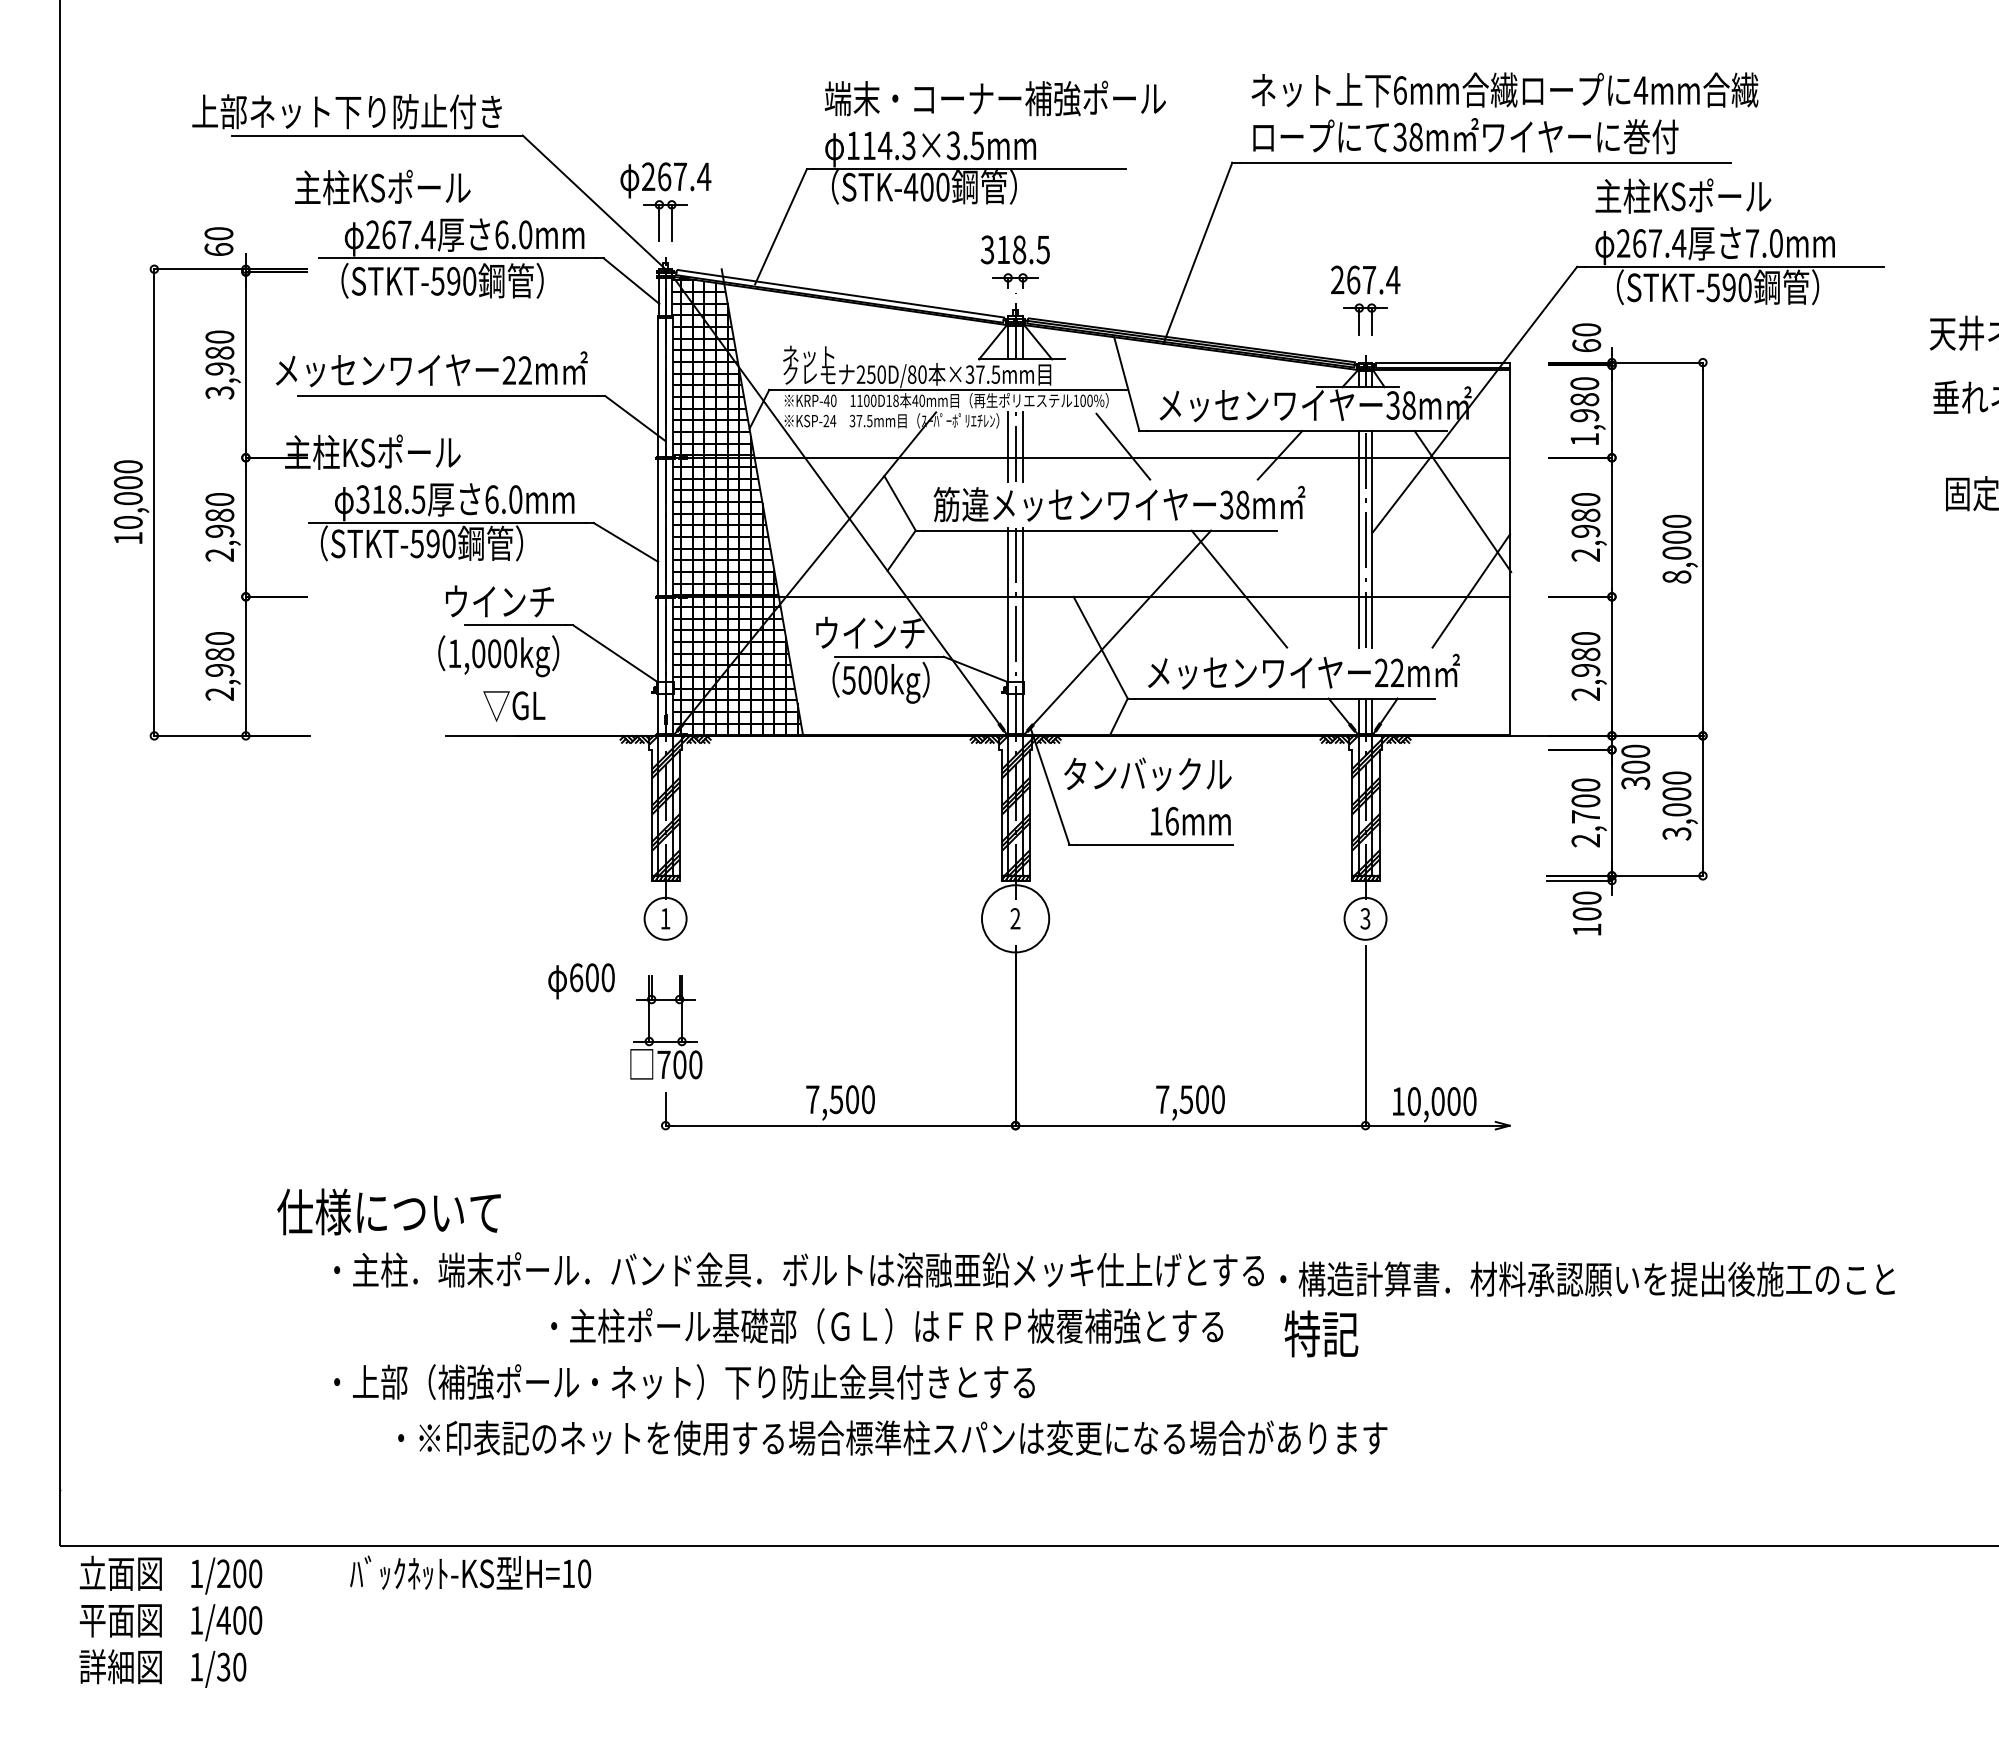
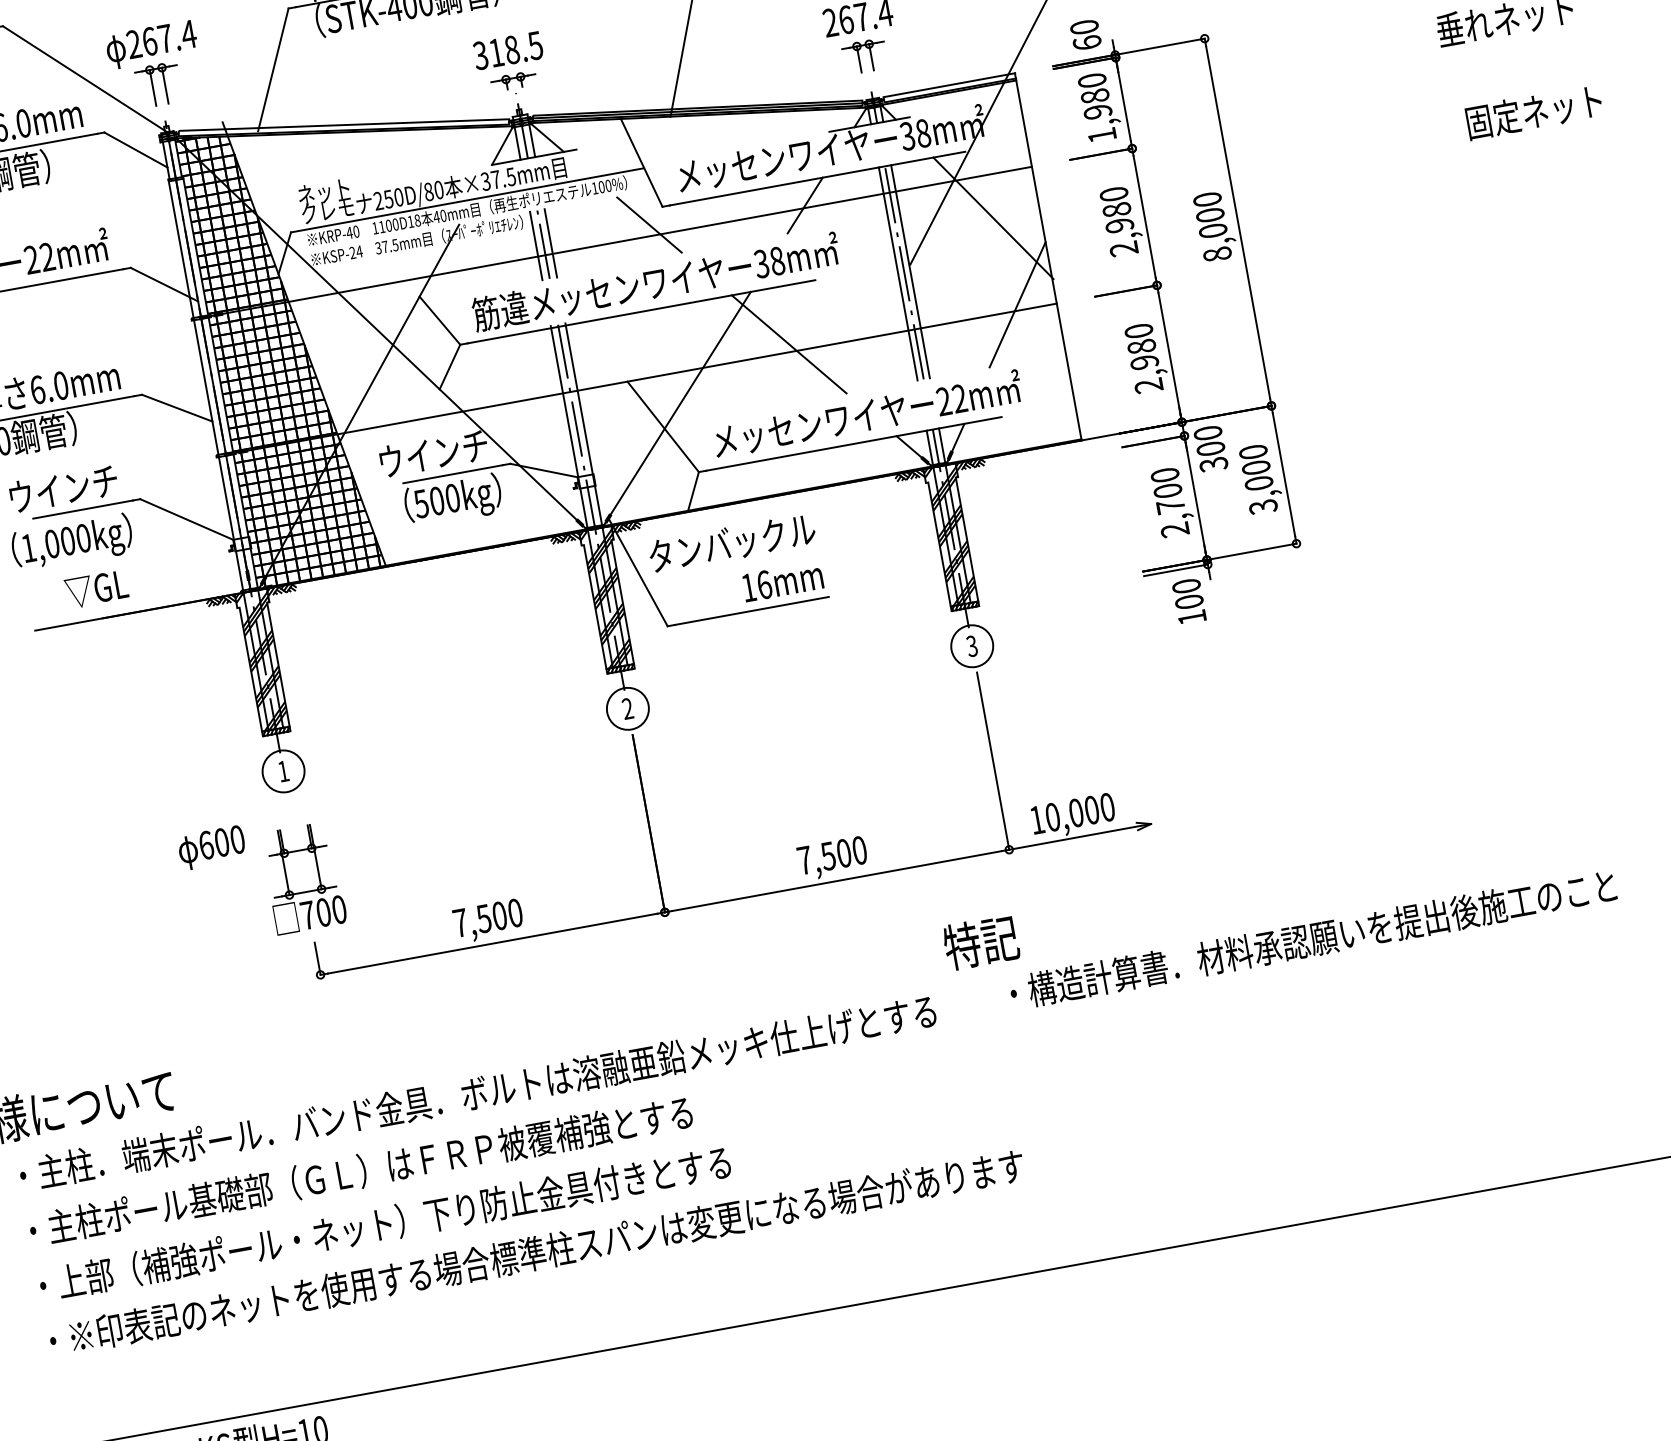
circle: (1015, 918) -> (627, 708), size x0.62
text: (1587, 1278) -> (1312, 938), moved
text: (887, 1325) -> (361, 1170), moved
text: (1321, 1333) -> (981, 942), moved
text: (892, 1437) -> (536, 1252), moved

